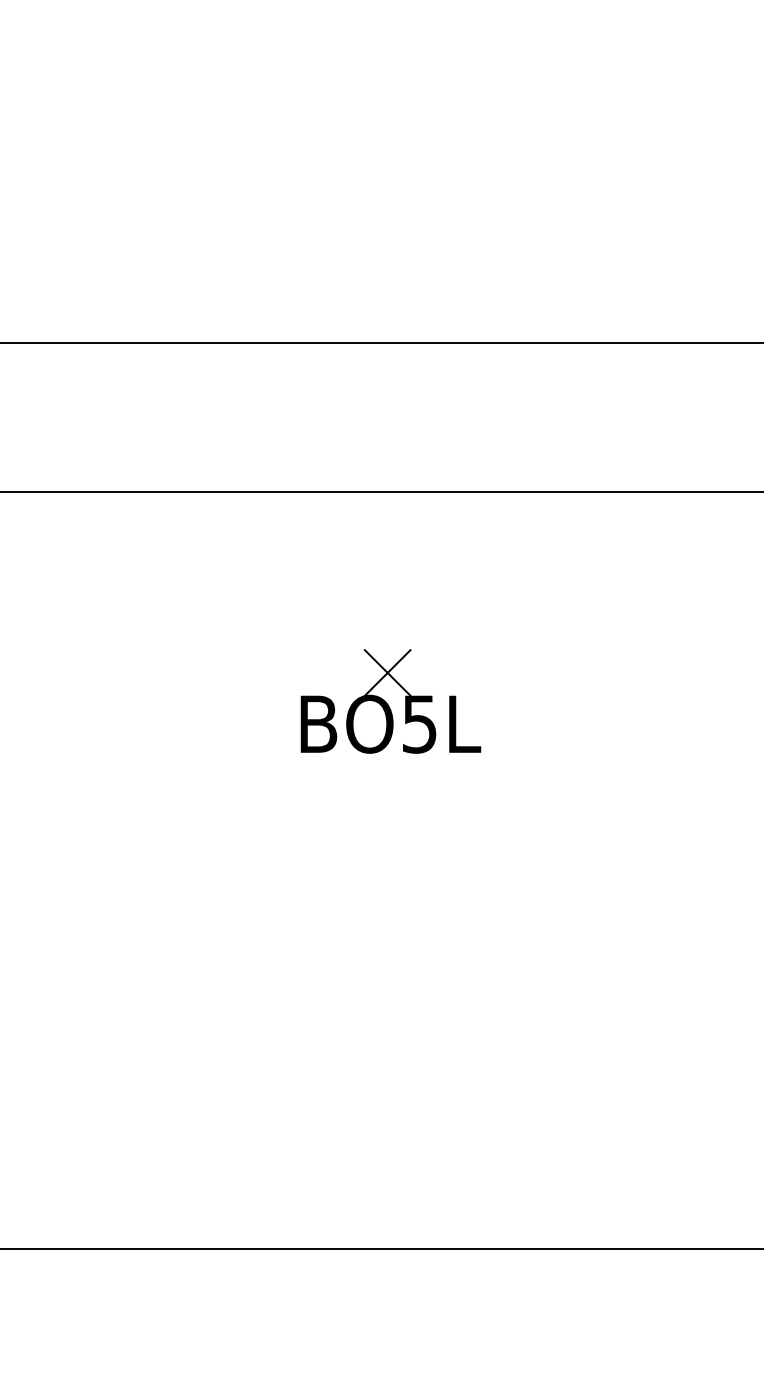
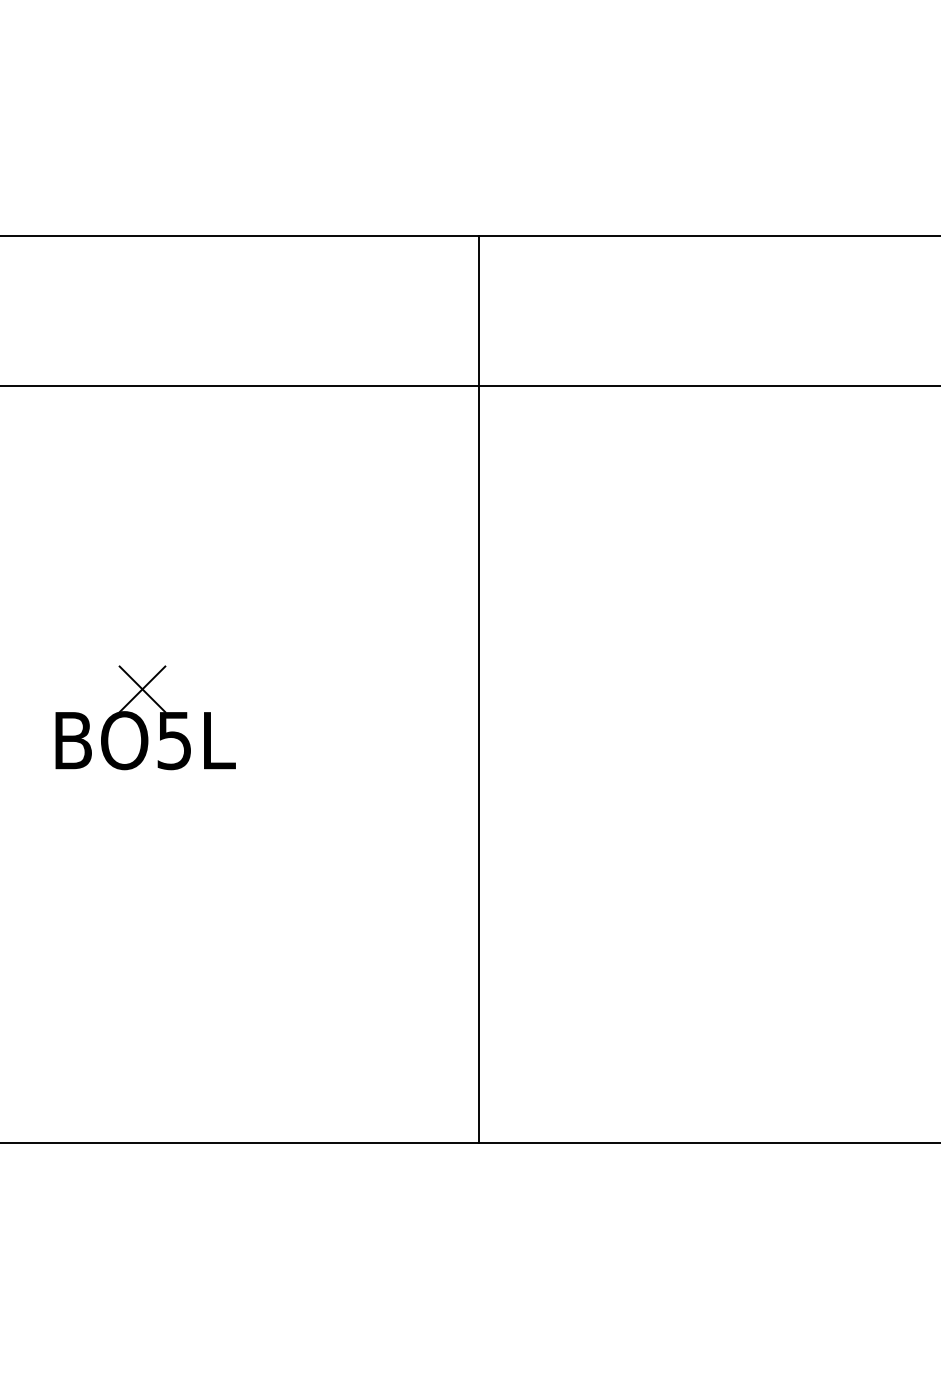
part: (390, 701) -> (145, 717), moved
line: (514, 795) -> (479, 688), added

